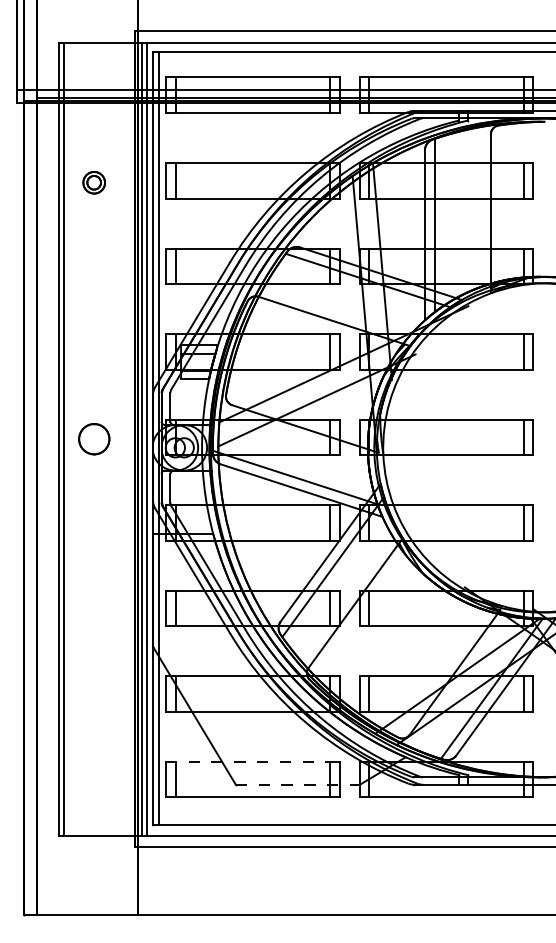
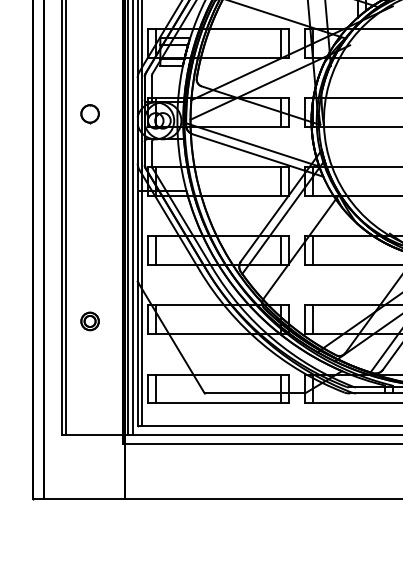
part: (93, 439) -> (89, 114), size x0.71
part: (93, 695) -> (89, 321), added
line: (247, 761) -> (214, 374), dashed -> solid
line: (298, 784) -> (255, 393), dashed -> solid

